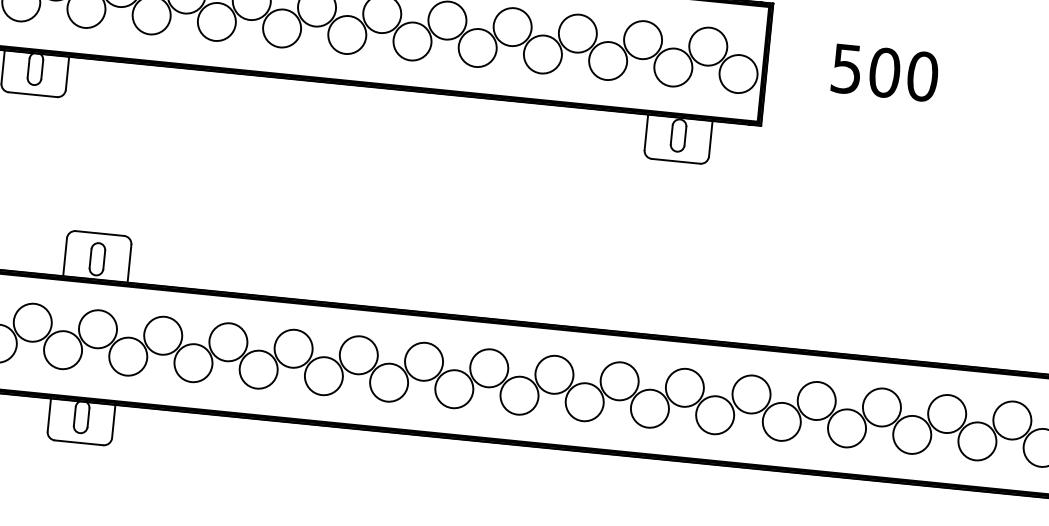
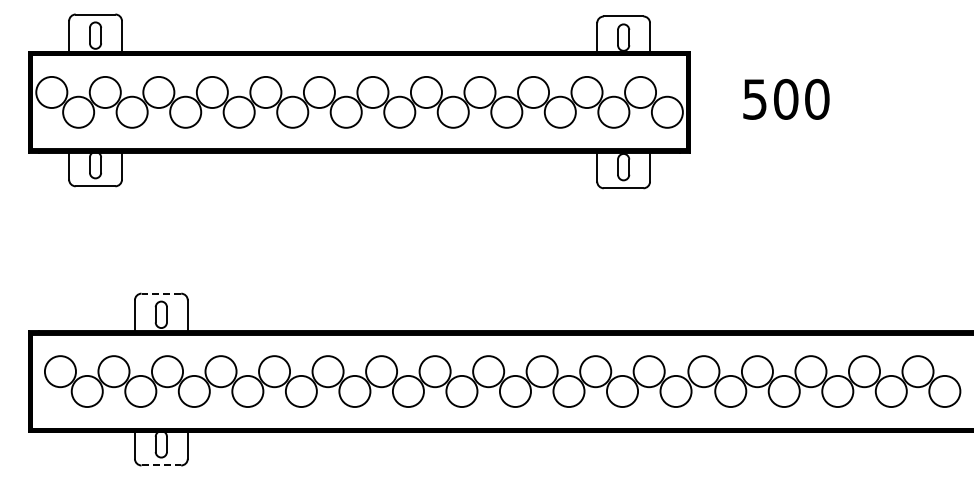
line: (100, 233) -> (161, 293), solid -> dashed
line: (79, 442) -> (161, 465), solid -> dashed

